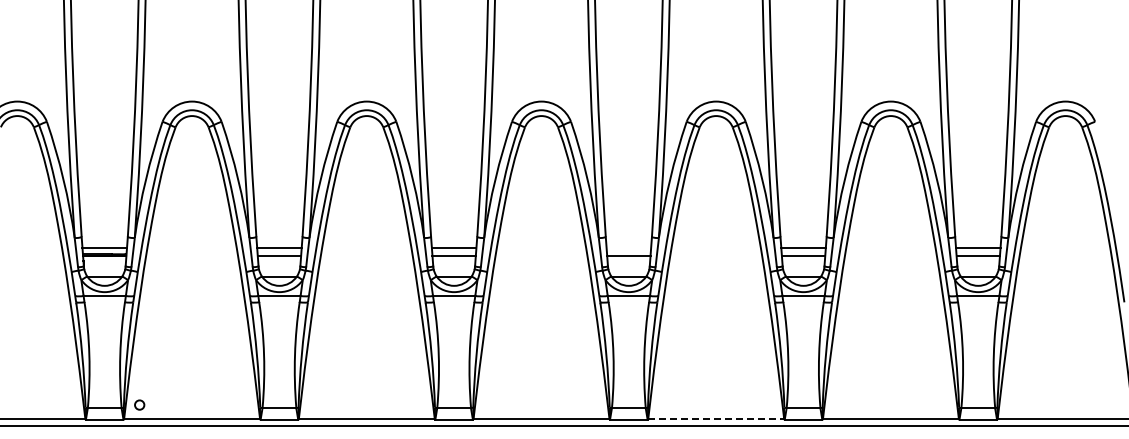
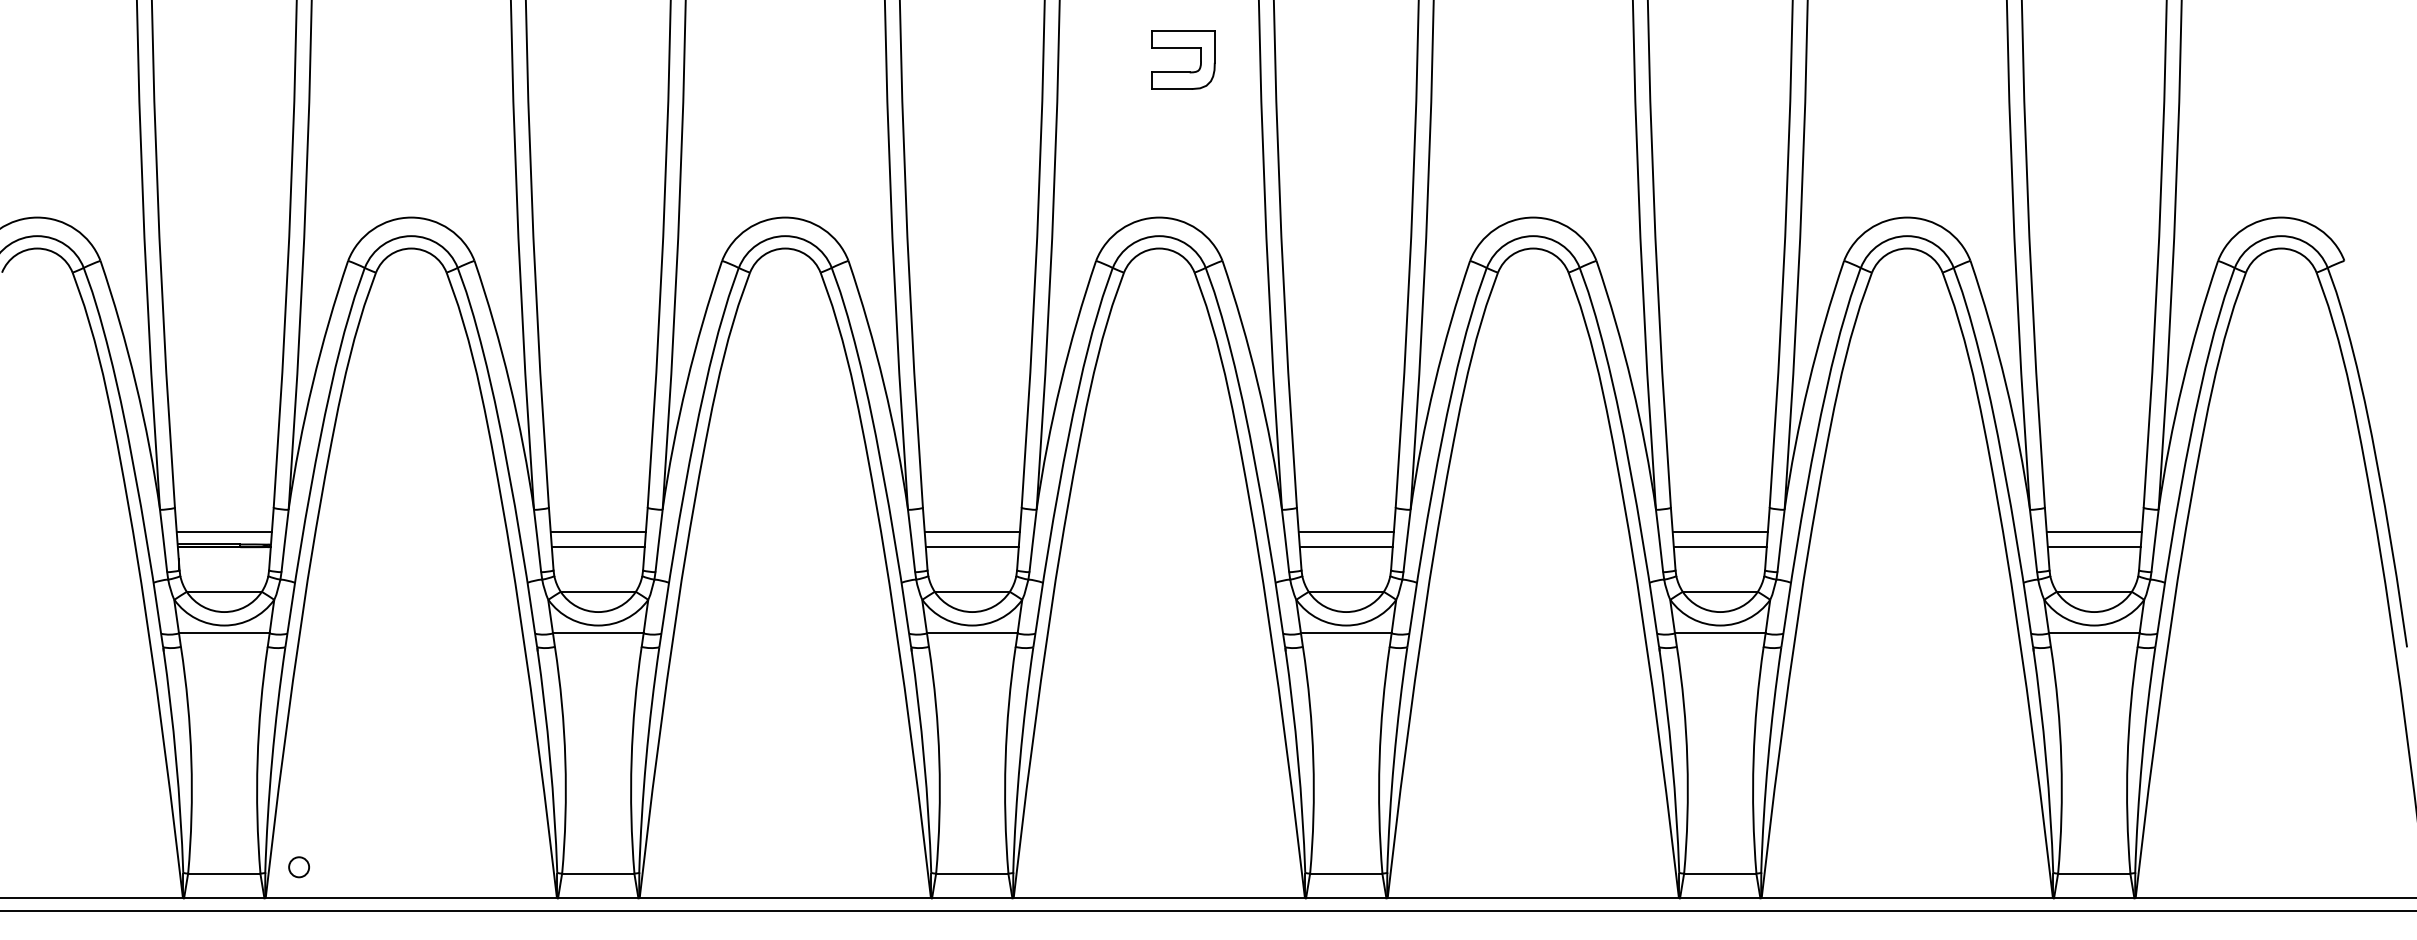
part: (552, 28) -> (1182, 61), added
line: (628, 248) -> (1345, 532), added
line: (716, 419) -> (1533, 898), dashed -> solid

